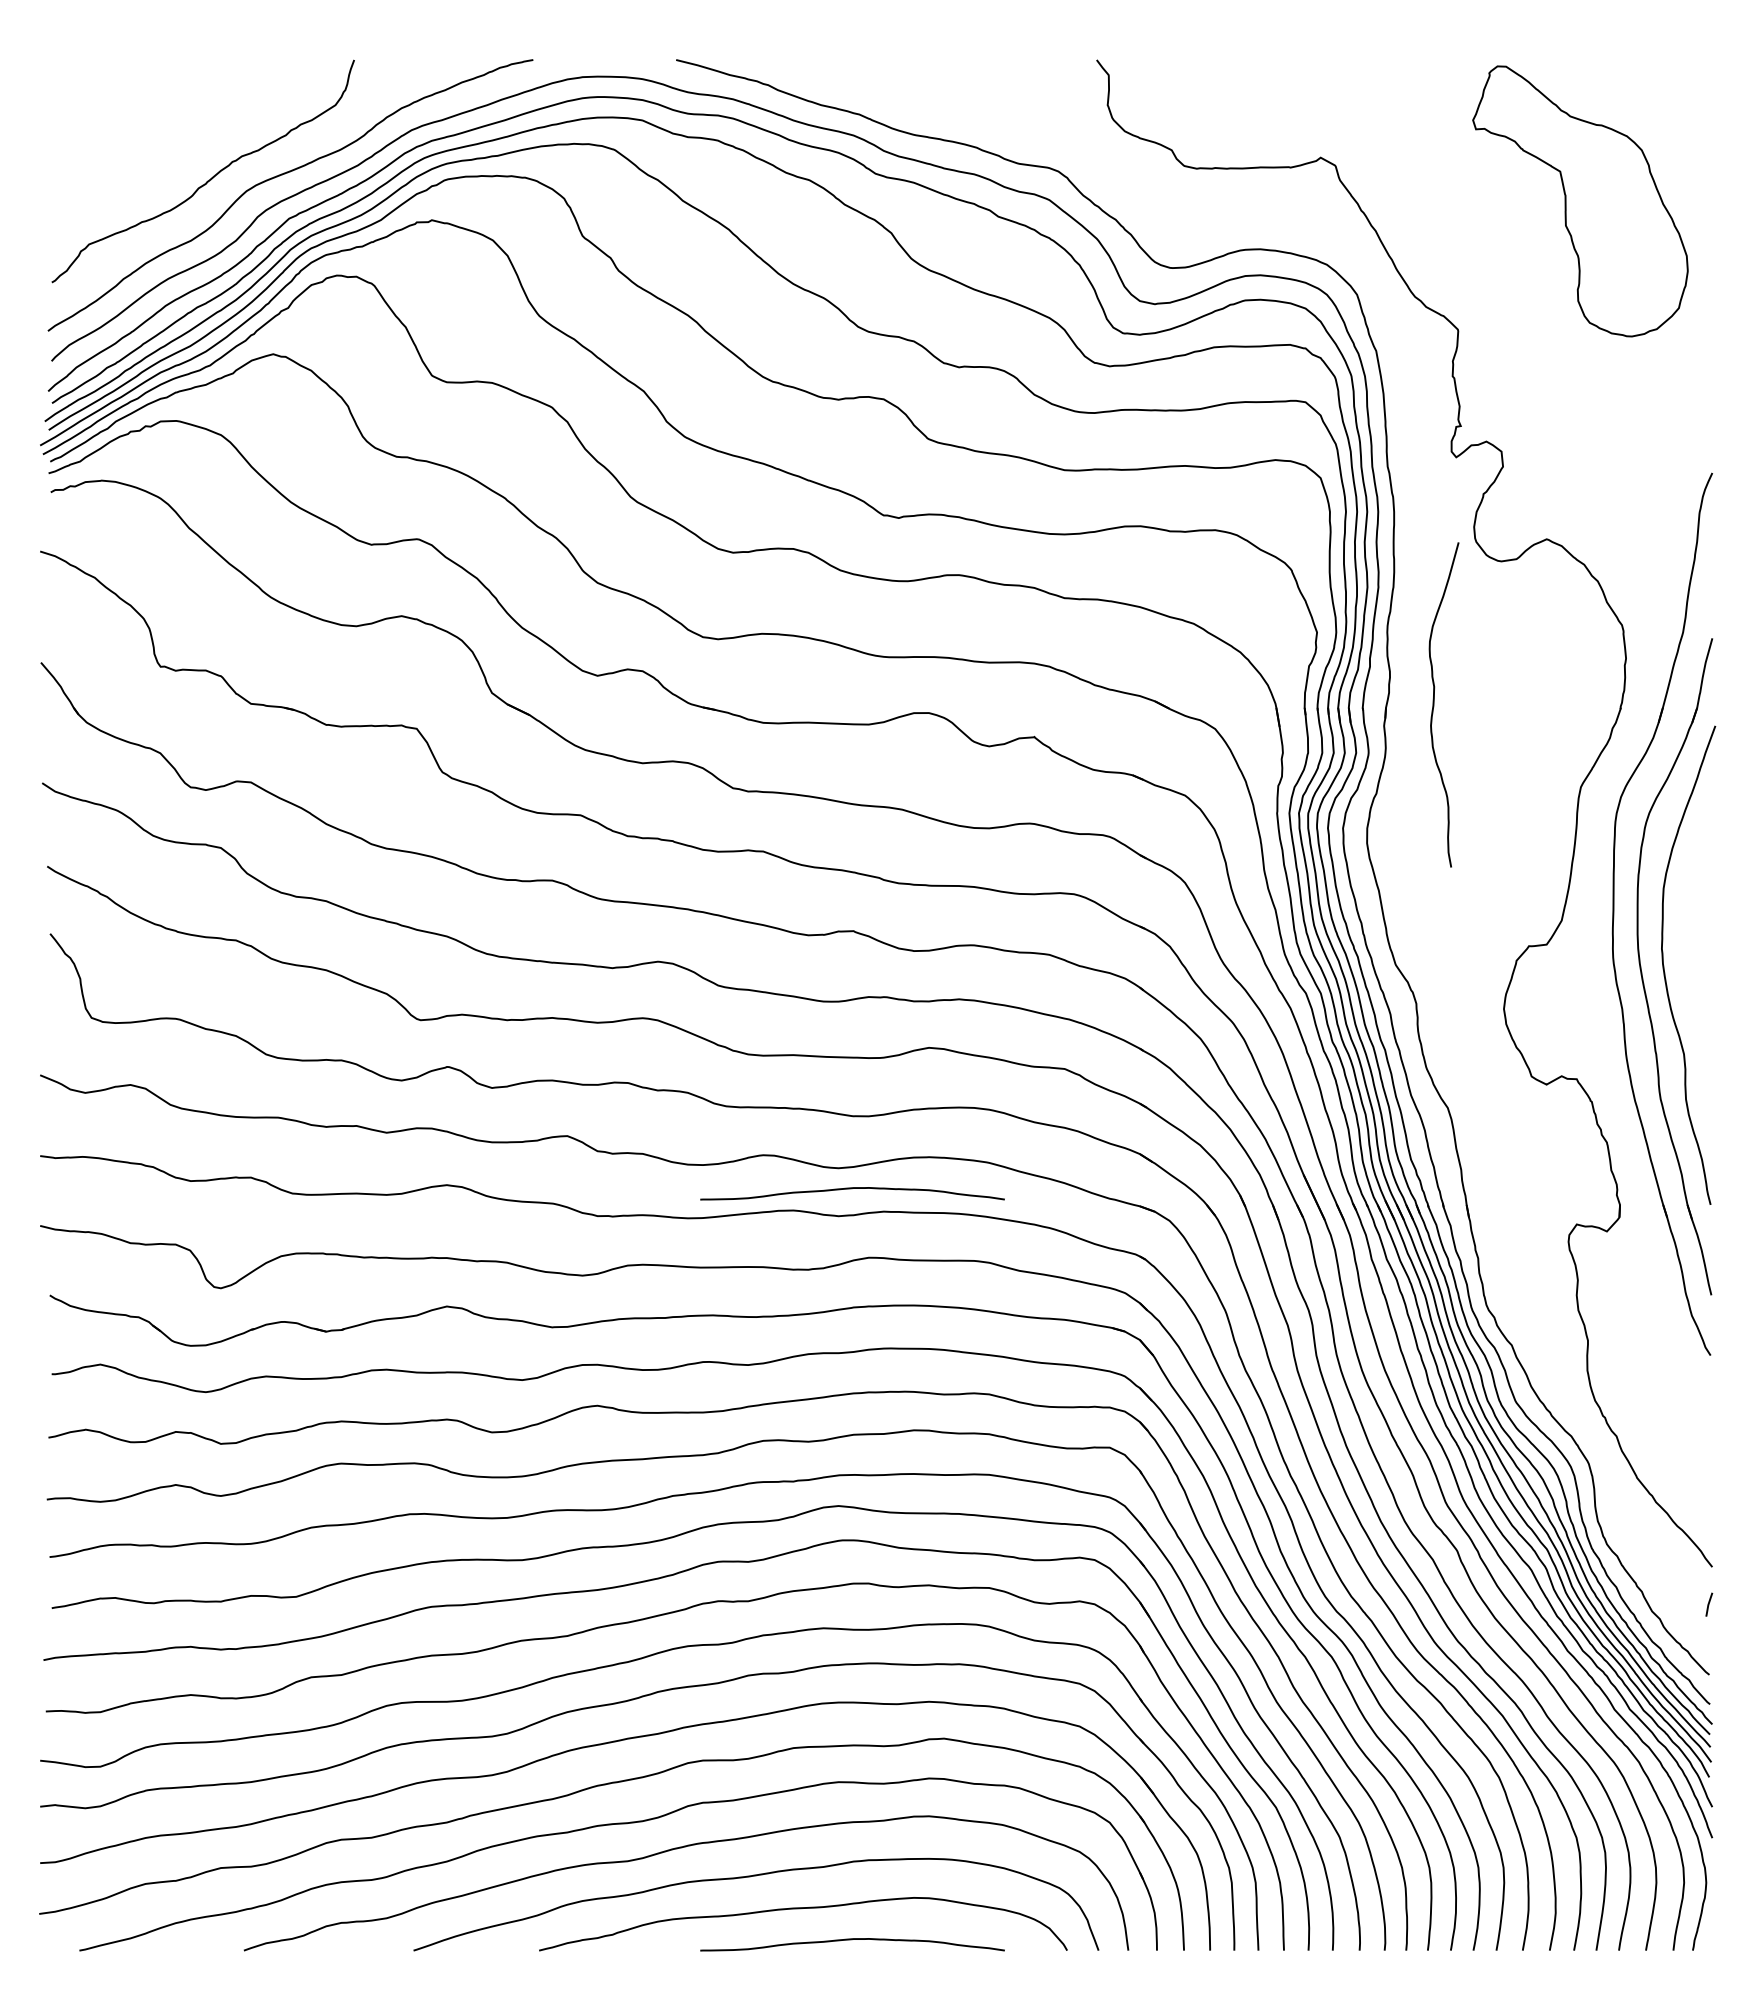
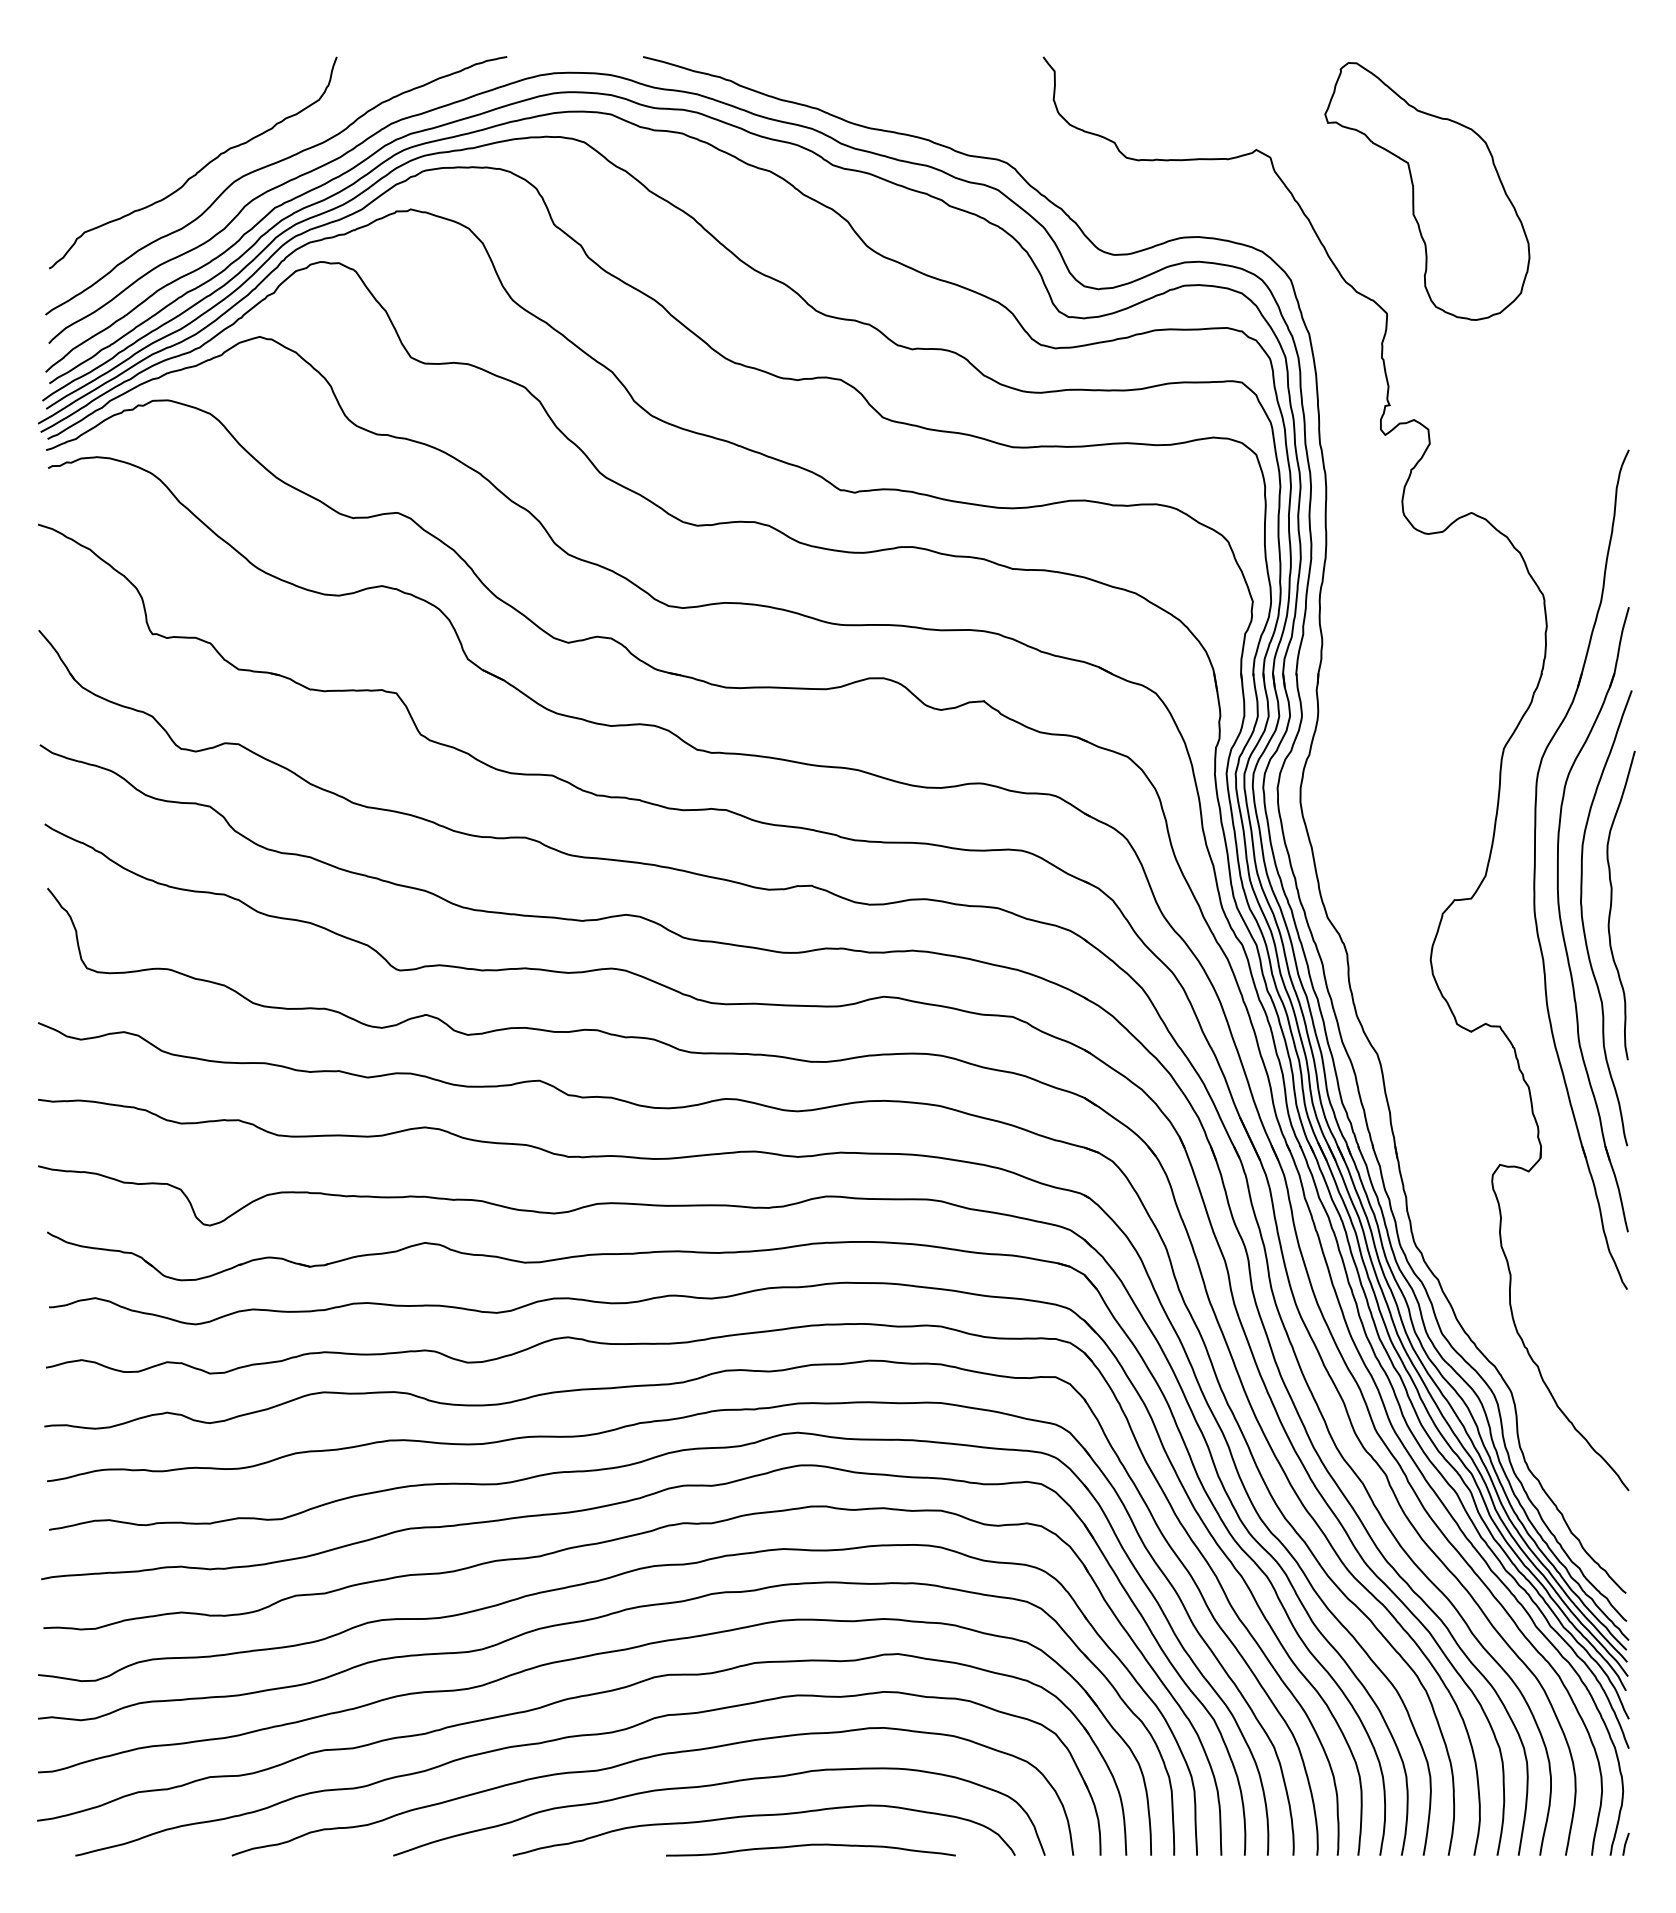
part: (1580, 201) -> (1427, 191), moved
curve: (1434, 704) -> (1611, 905), moved
curve: (852, 1189) -> (810, 1131), removed
line: (1709, 1604) -> (1626, 1844), moved

